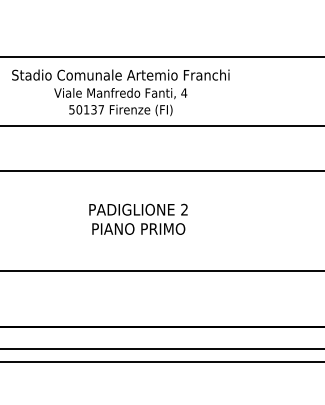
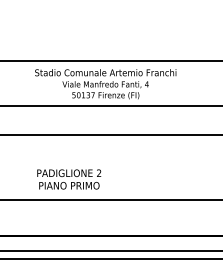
text: (138, 219) -> (69, 179), moved

